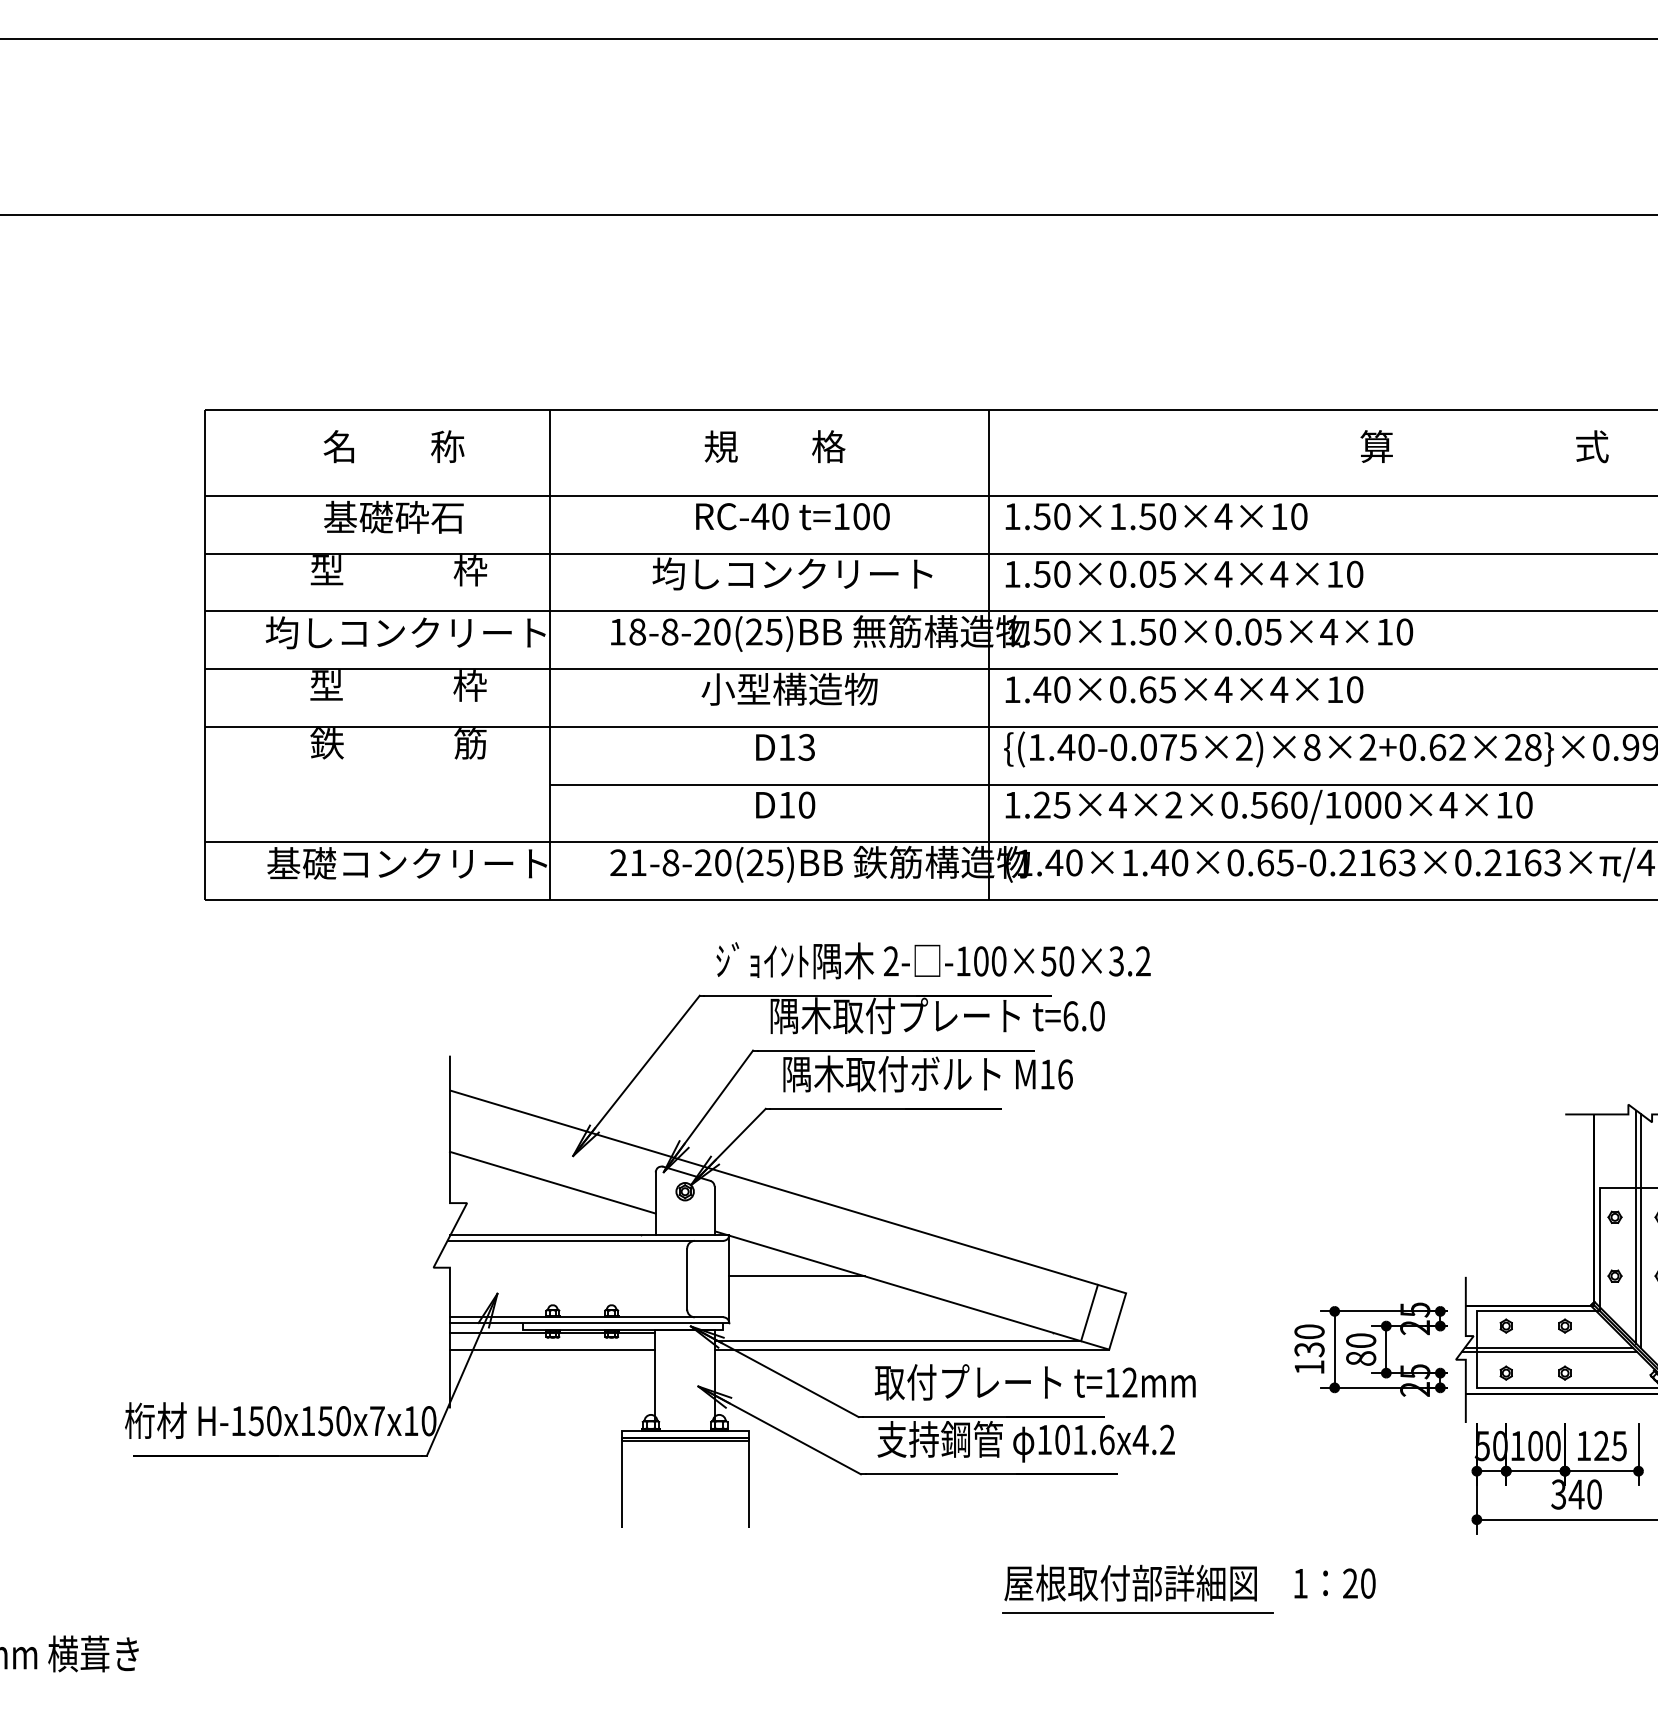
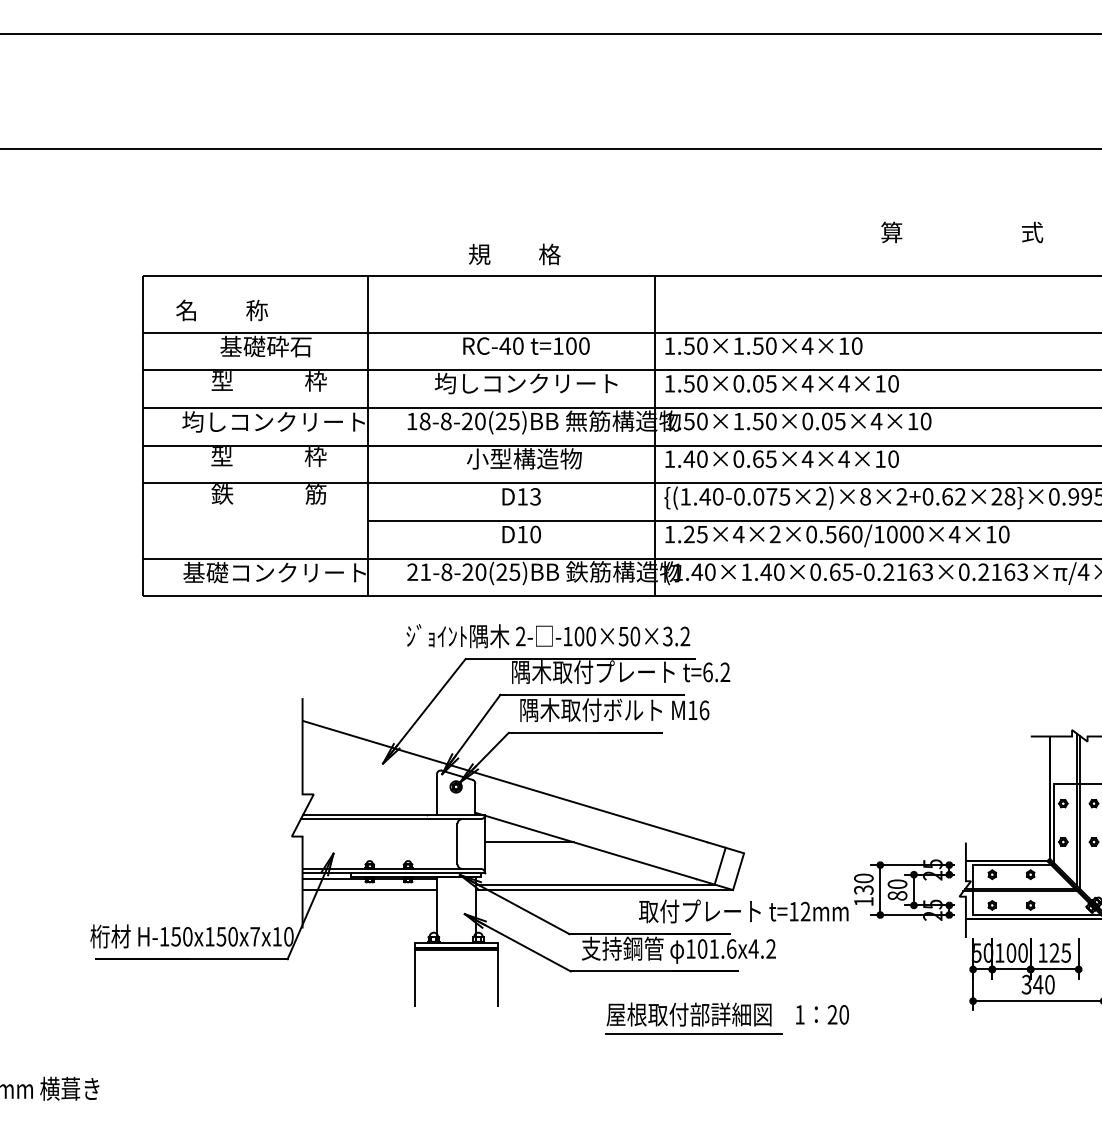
text: (393, 446) -> (221, 310), moved
text: (774, 446) -> (514, 254), moved
text: (1485, 446) -> (962, 232), moved
text: (933, 961) -> (548, 636), moved
text: (1097, 1016) -> (725, 672), t=6.0 -> t=6.2
line: (552, 1181) -> (369, 780), removed
text: (1034, 1382) -> (743, 911), moved
part: (1188, 1589) -> (726, 1018), moved

